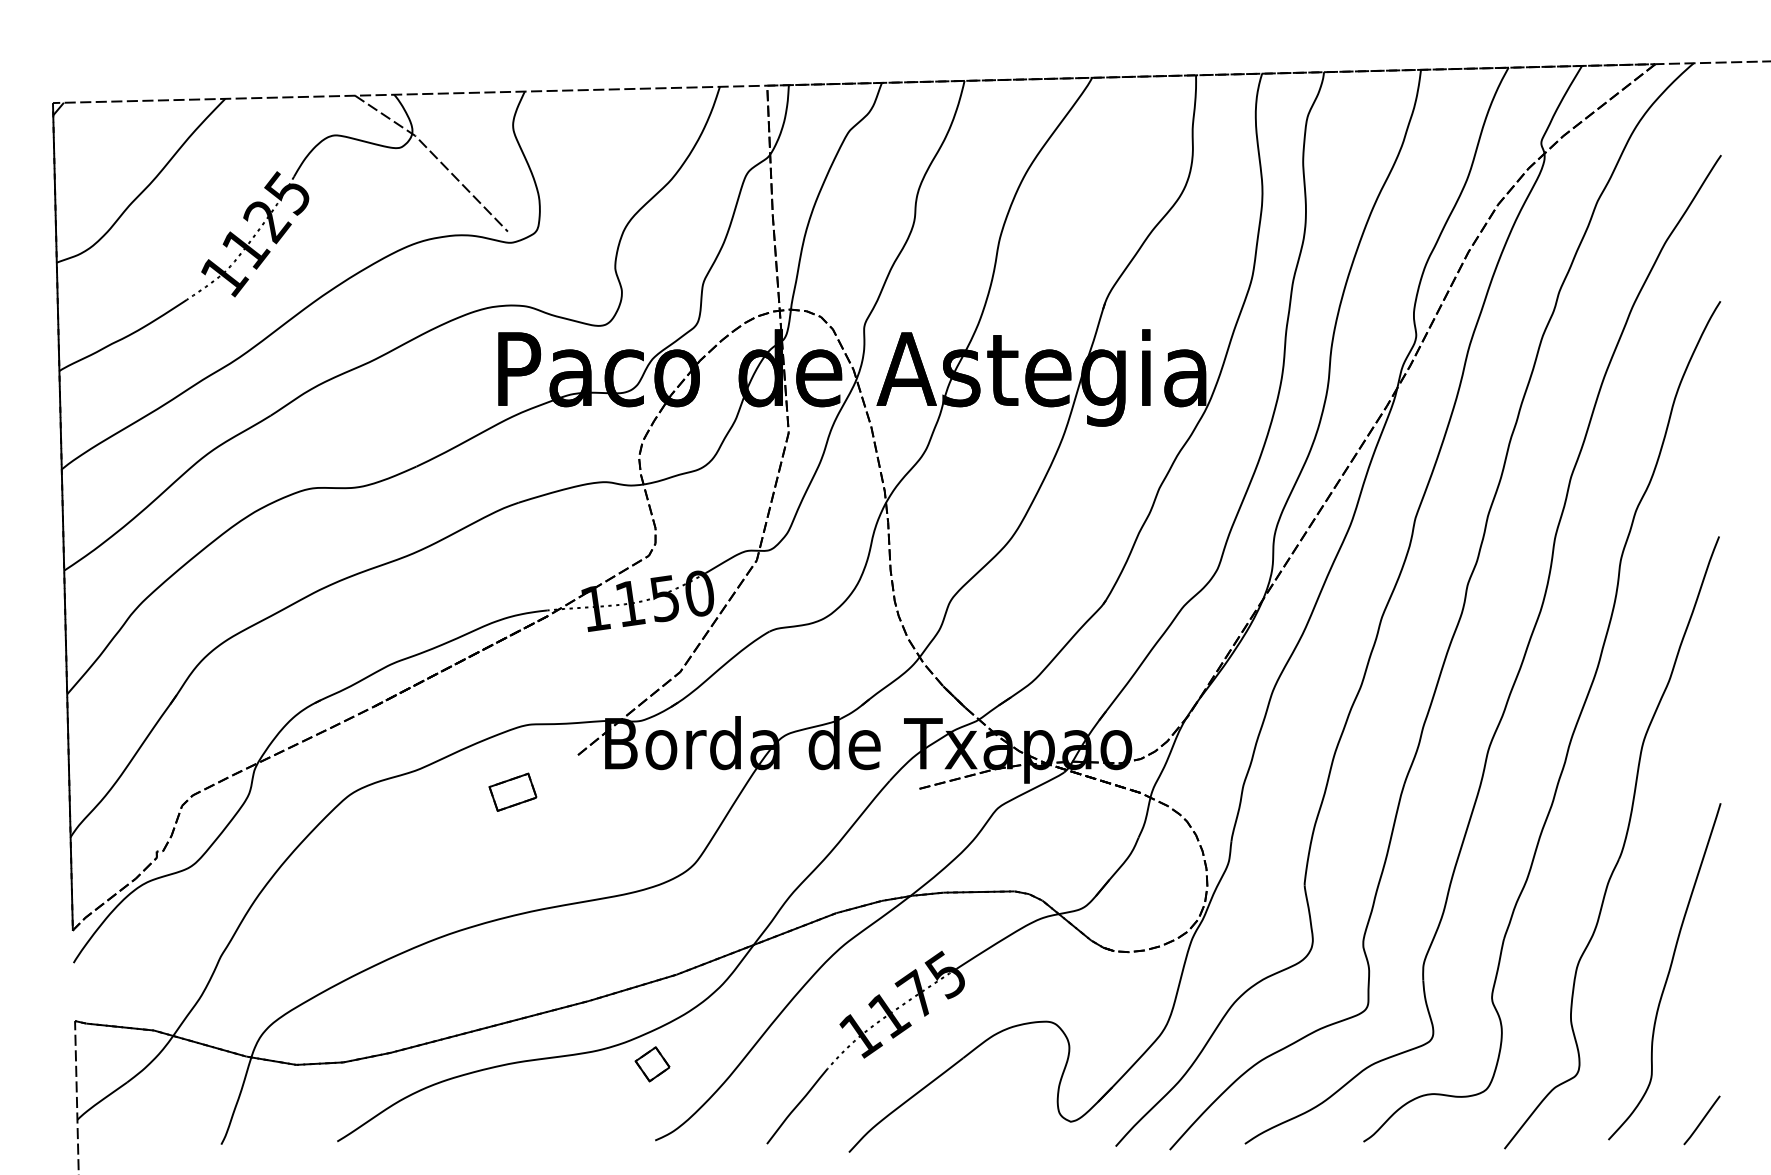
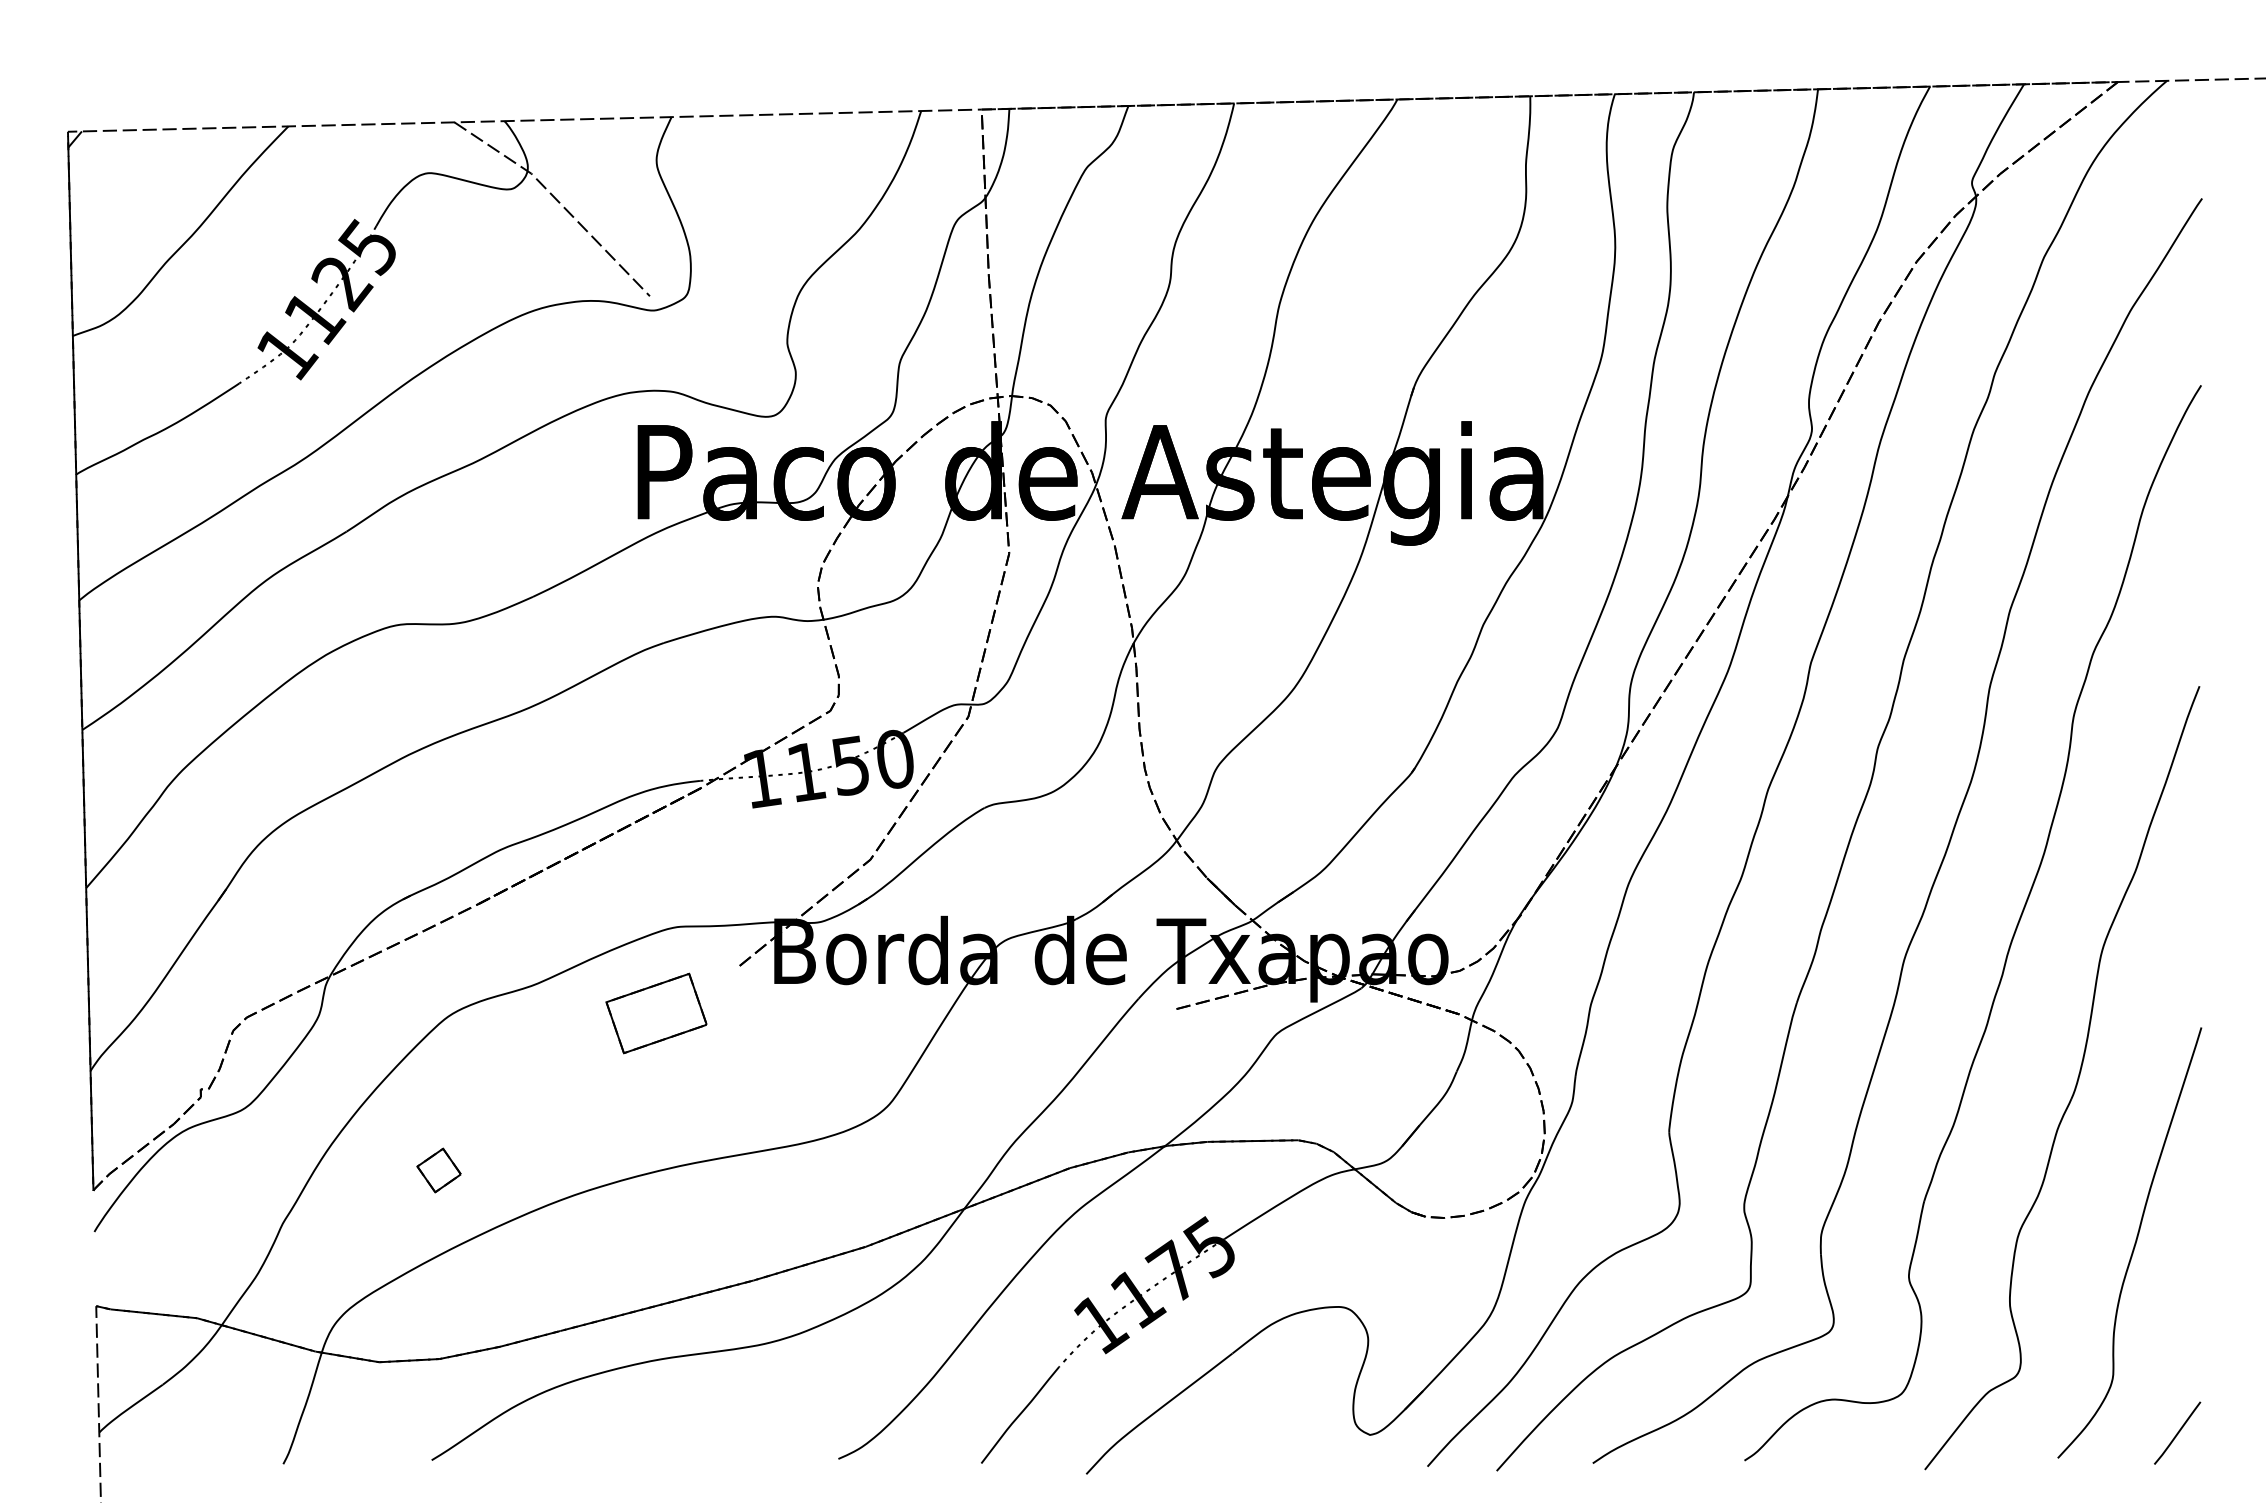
part: (513, 792) -> (656, 1013), size x1.67
part: (652, 1064) -> (438, 1170), moved

